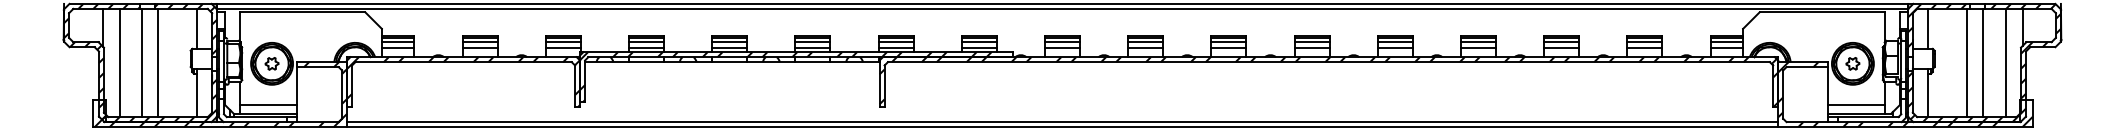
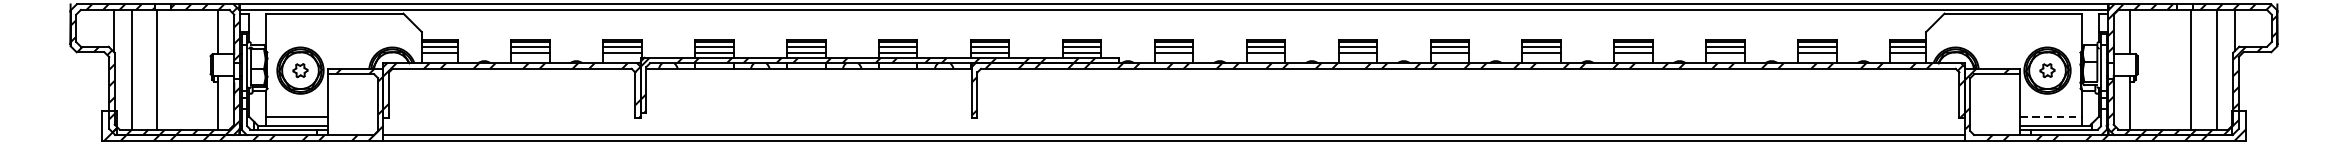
line: (158, 62) -> (174, 69), removed
line: (1966, 62) -> (2173, 69), removed
line: (1856, 105) -> (2051, 116), solid -> dashed

